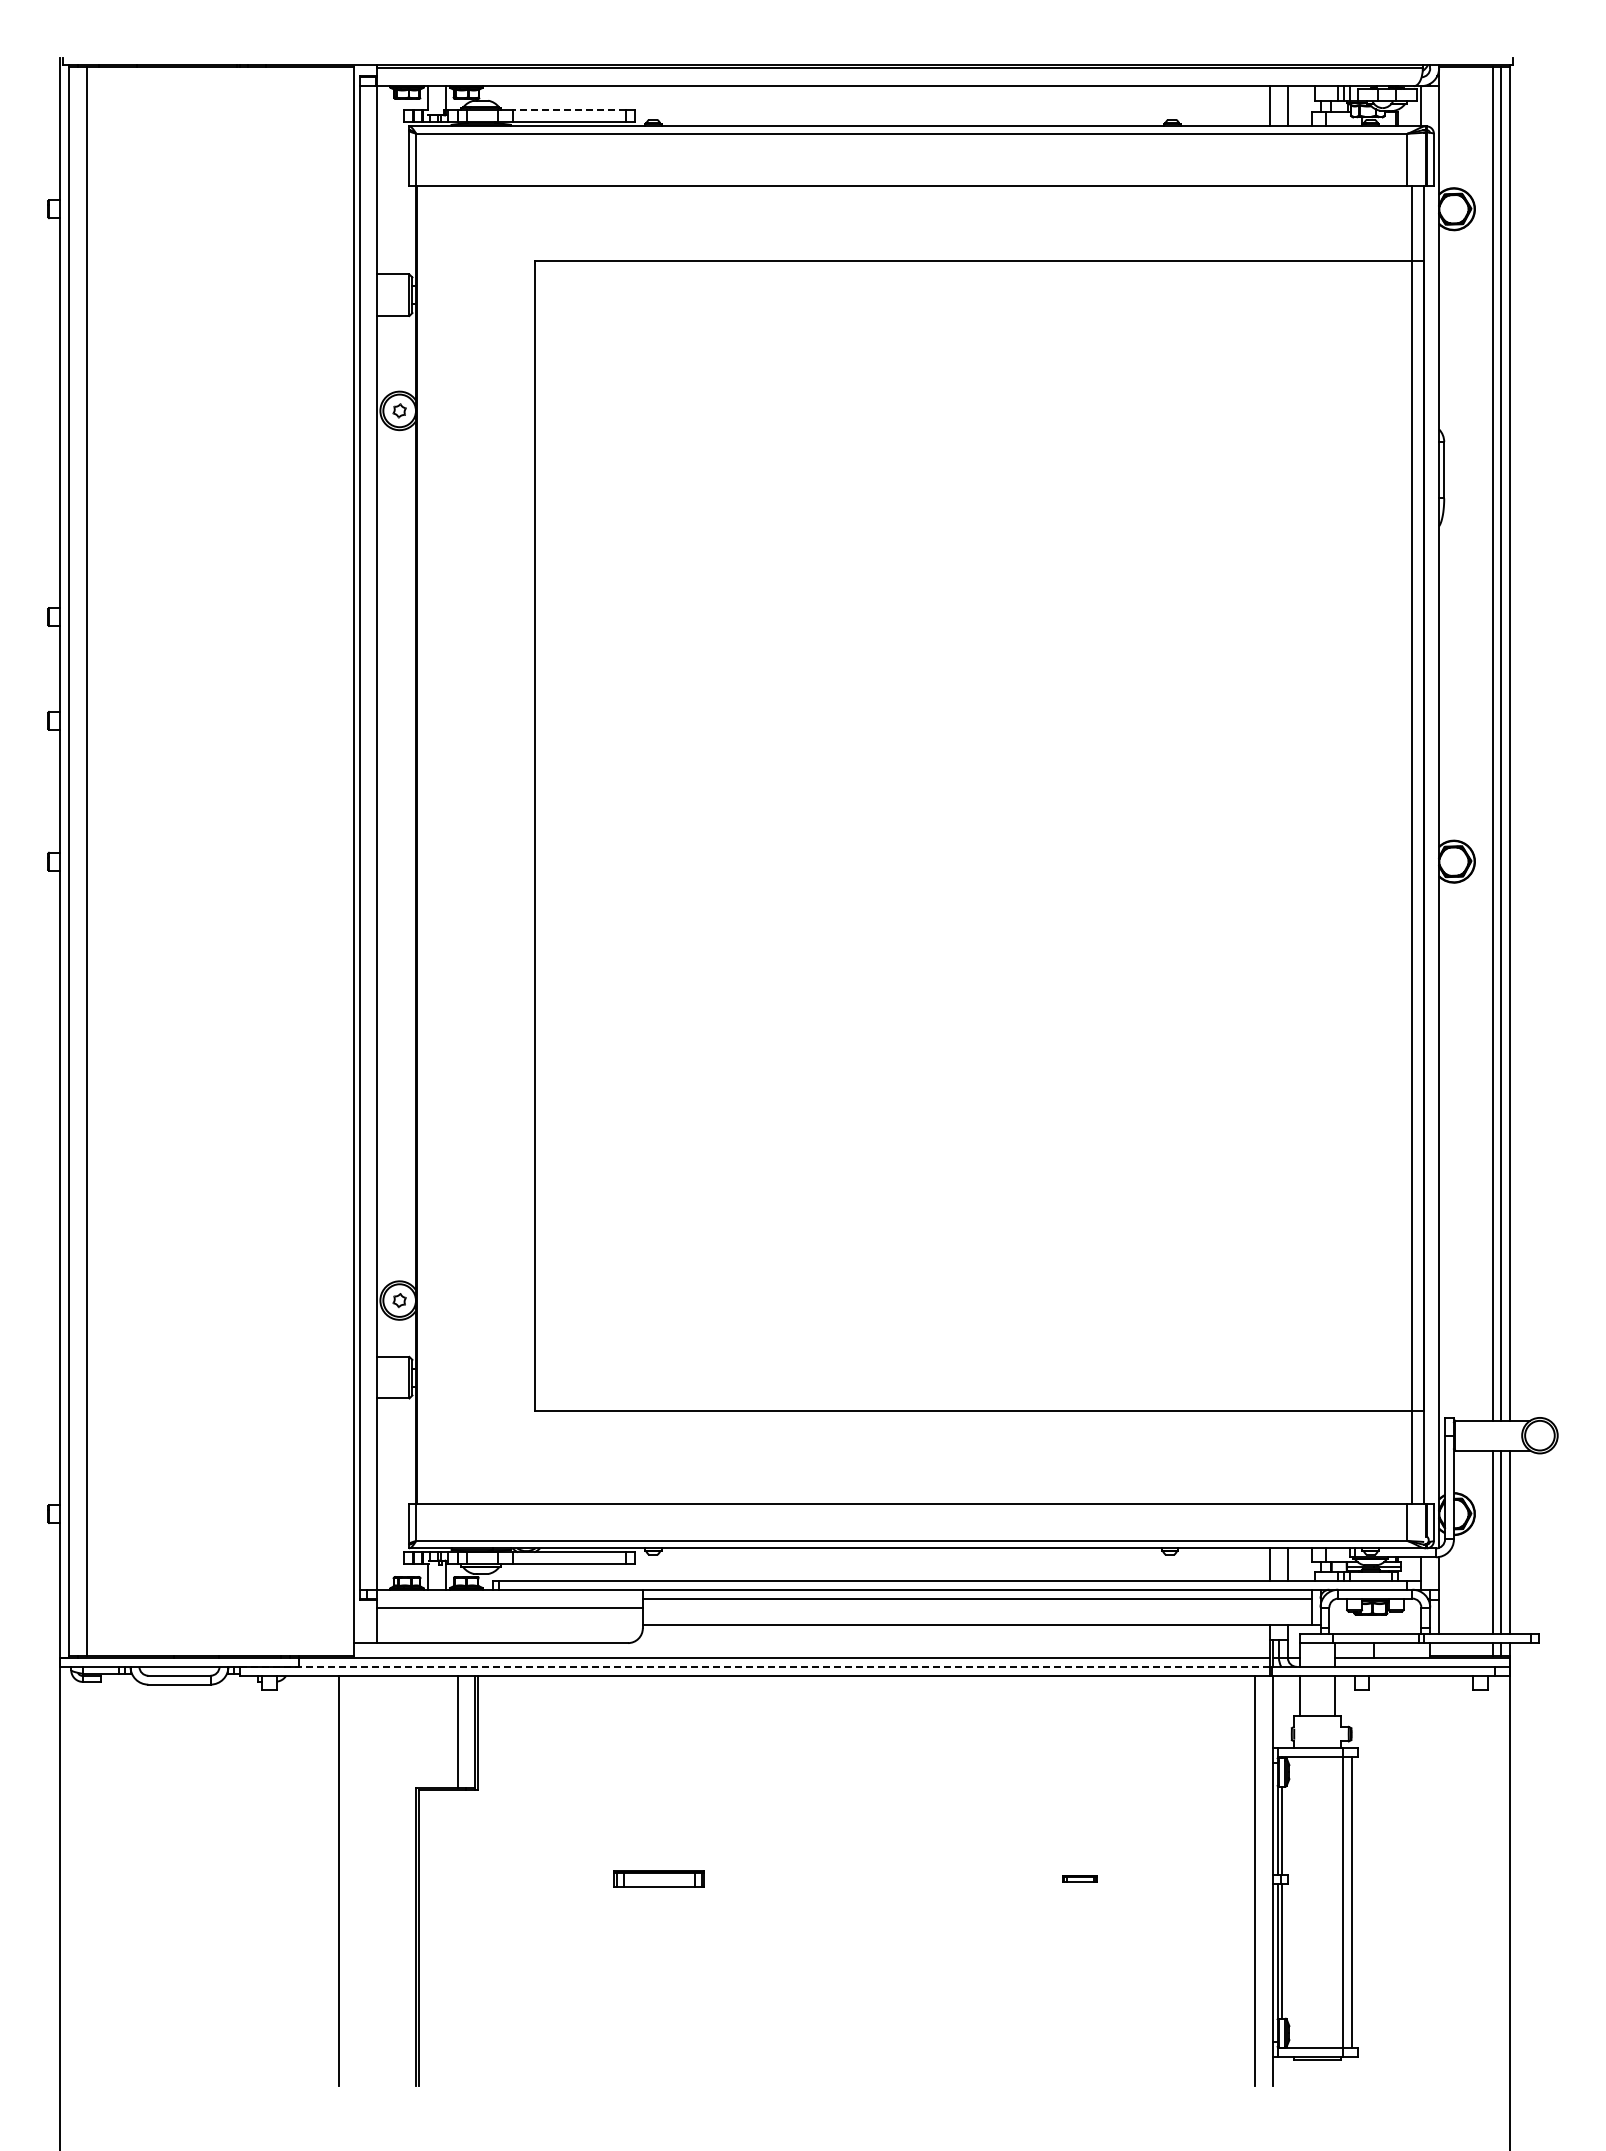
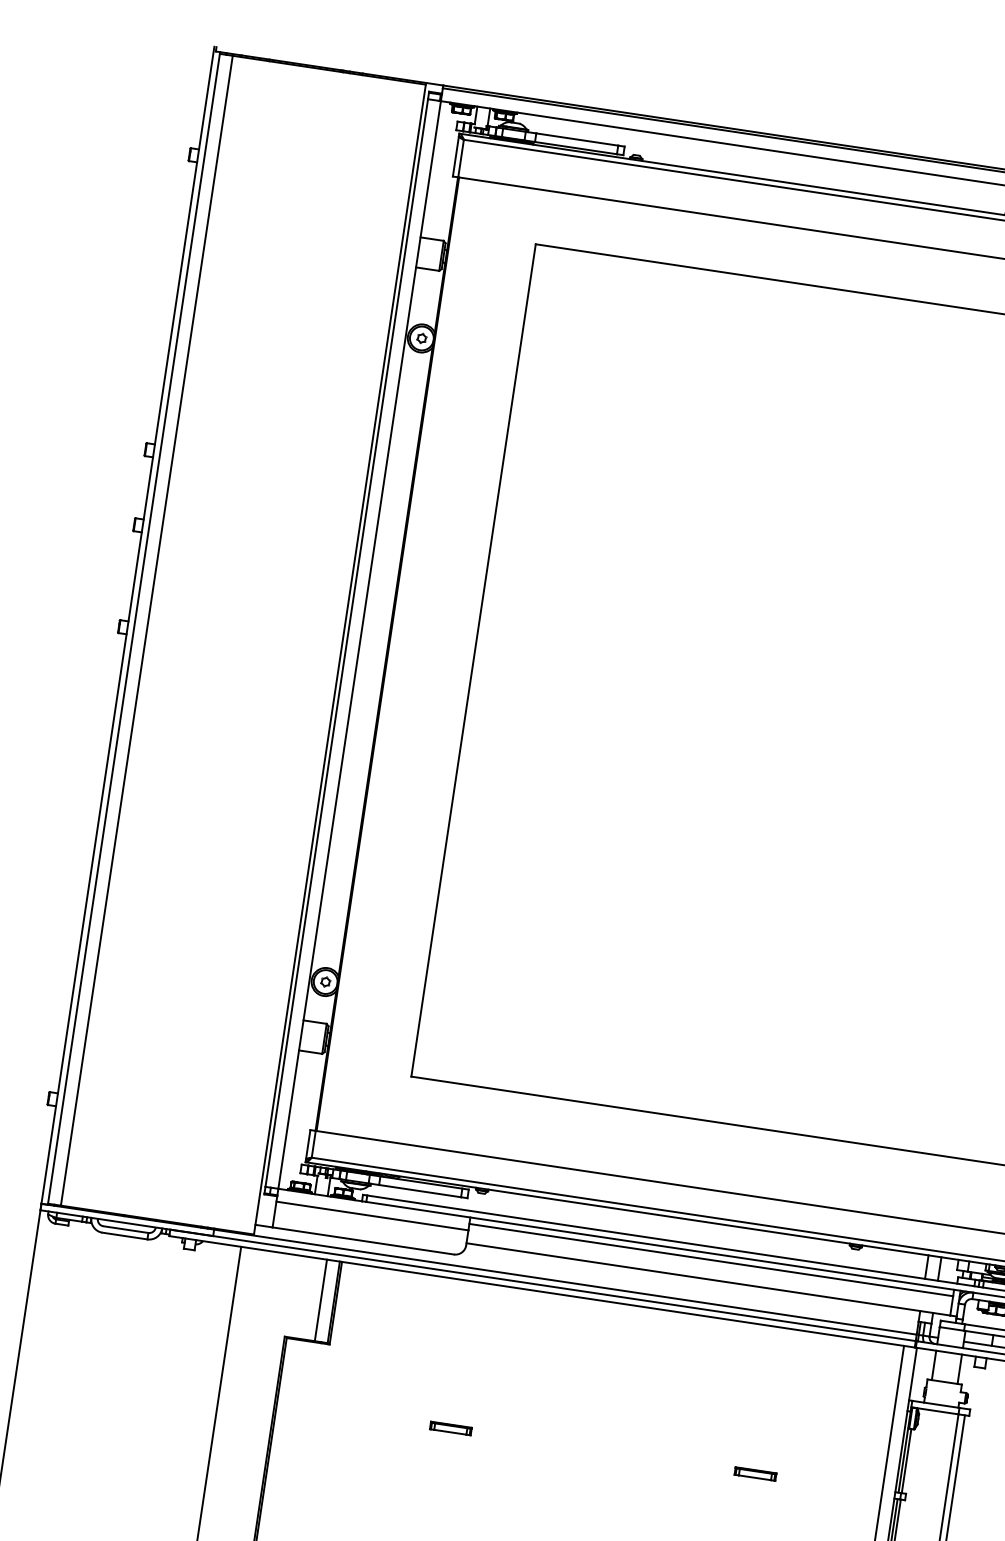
line: (569, 110) -> (577, 139), dashed -> solid
line: (755, 1666) -> (543, 1285), dashed -> solid
part: (658, 1878) -> (450, 1428), size x0.62
part: (1079, 1878) -> (755, 1473), size x1.67

